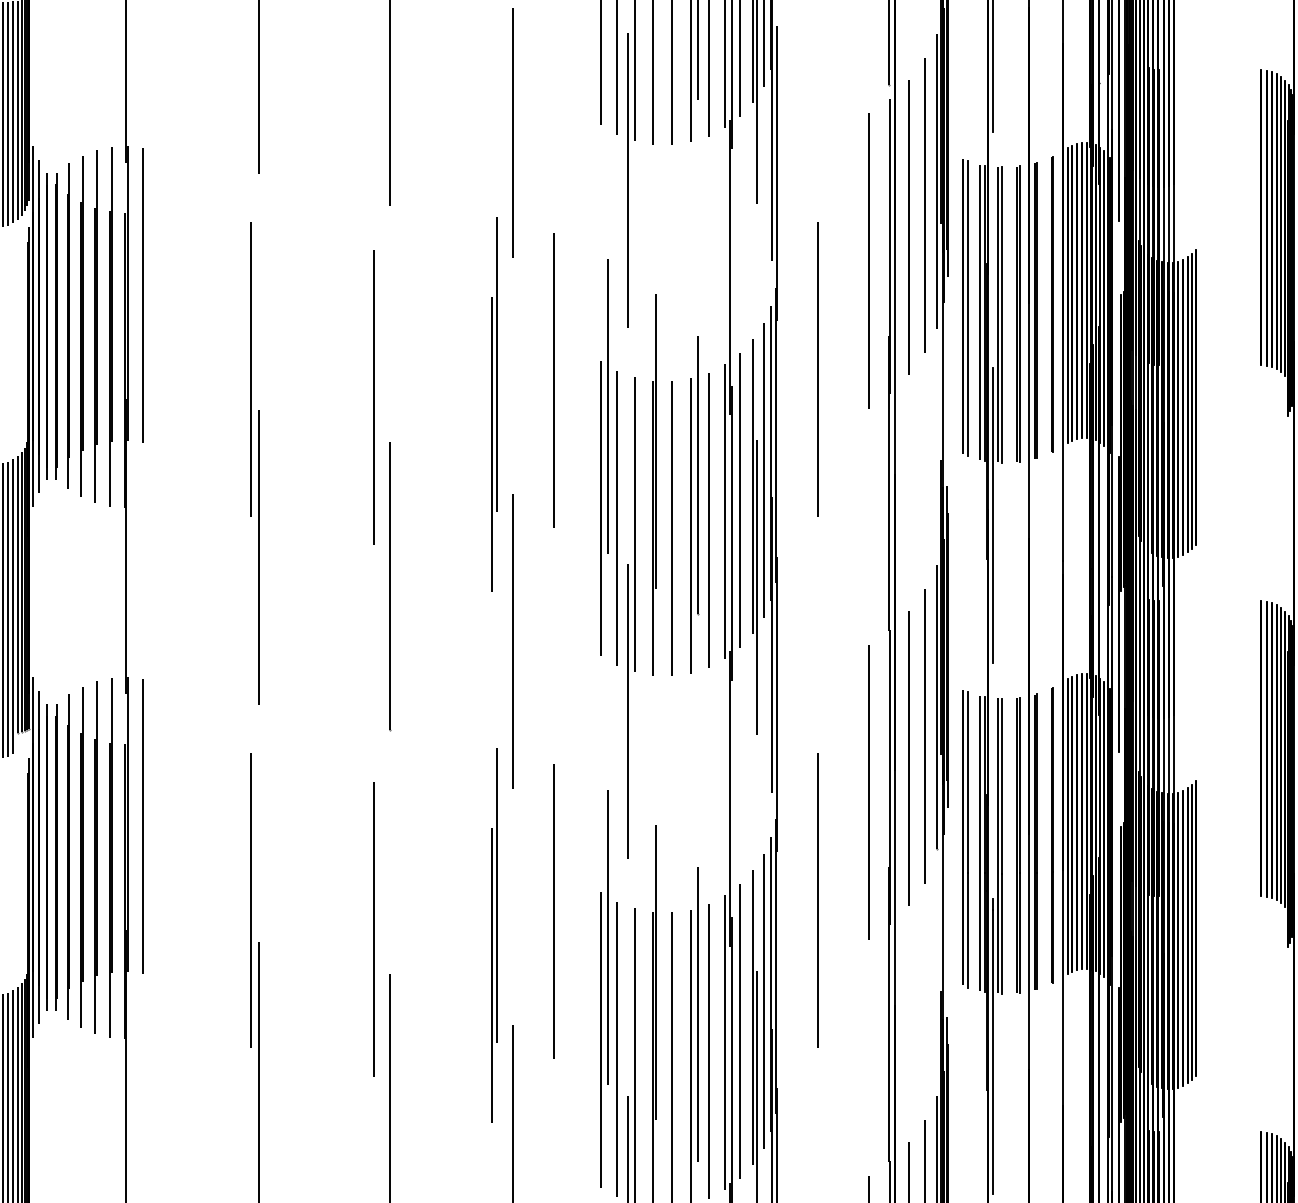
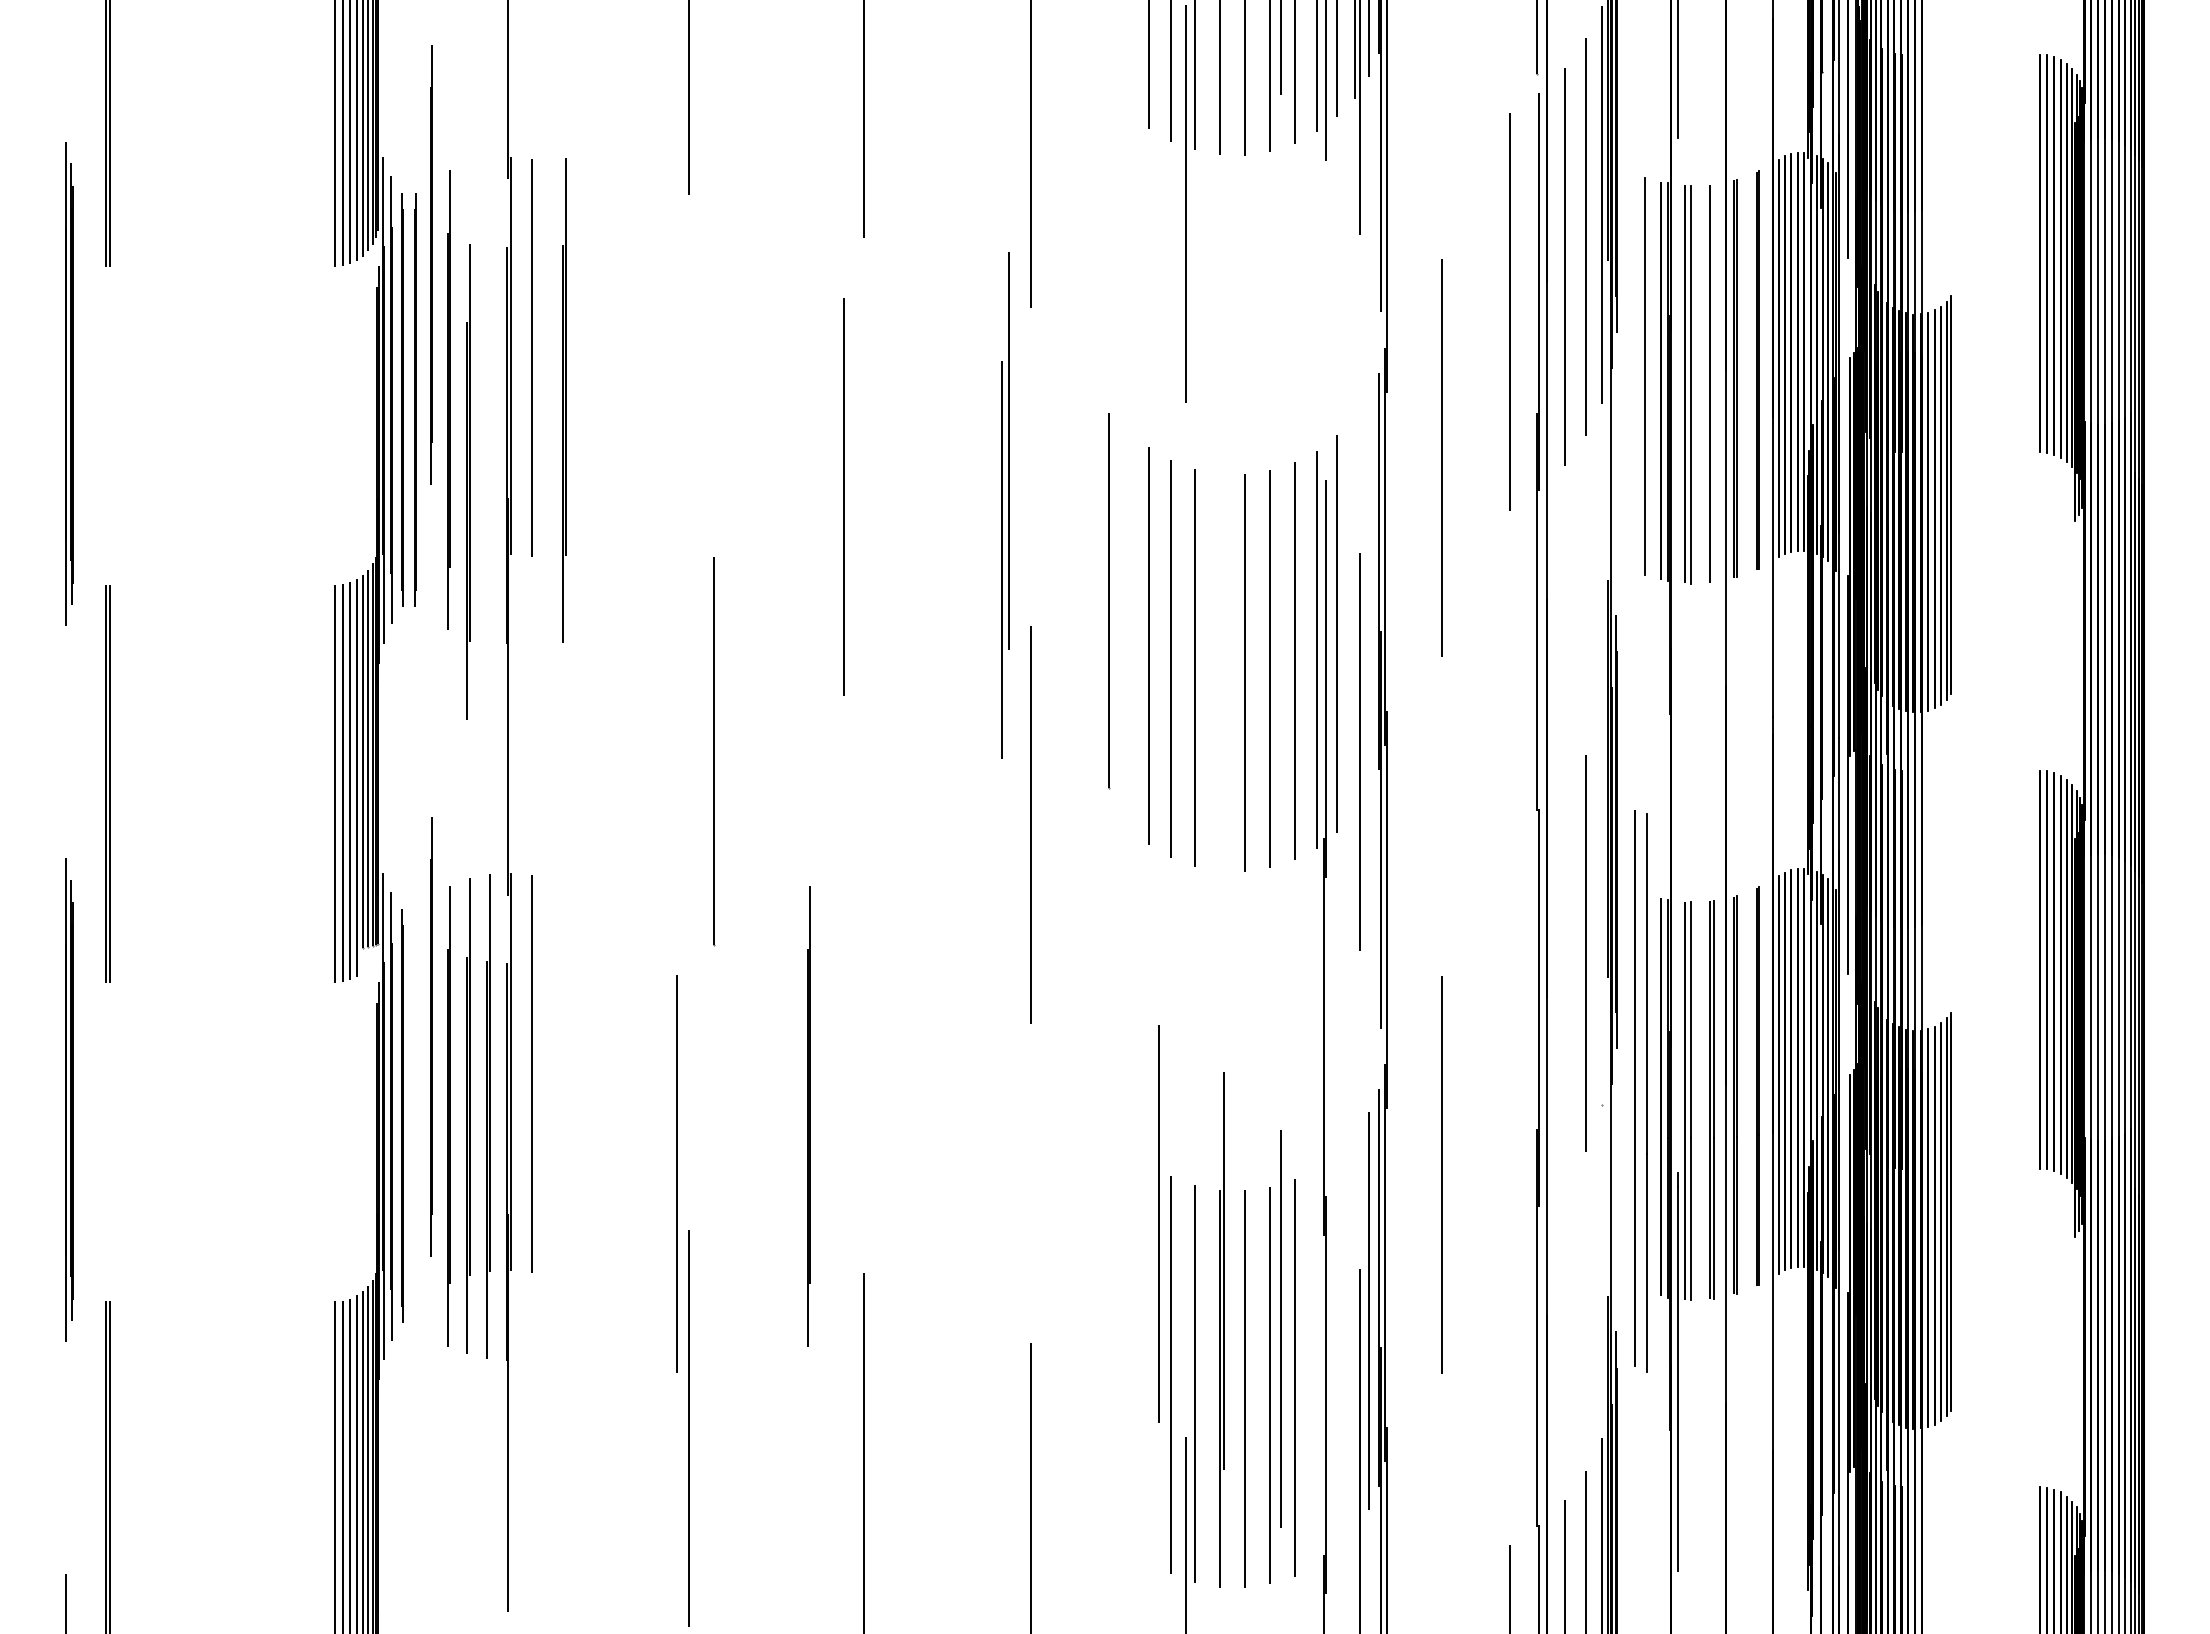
line: (730, 268) -> (1323, 321), removed
line: (962, 306) -> (1637, 373), removed
line: (1019, 314) -> (1714, 383), removed
line: (68, 325) -> (431, 264), moved
part: (96, 325) -> (468, 481), moved
part: (110, 326) -> (564, 400), moved
line: (251, 369) -> (677, 458), removed
line: (553, 380) -> (1085, 472), removed
line: (607, 406) -> (1158, 507), removed
line: (763, 470) -> (1368, 594), removed
line: (698, 475) -> (1109, 601), moved
part: (654, 484) -> (1221, 613), removed
line: (753, 486) -> (1354, 615), removed
line: (993, 515) -> (1678, 655), removed
line: (259, 558) -> (688, 712), removed
line: (389, 587) -> (714, 751), moved
line: (936, 707) -> (1601, 913), removed
line: (627, 711) -> (1185, 919), removed
line: (908, 758) -> (1564, 982), removed
line: (868, 792) -> (1510, 1028), removed
part: (965, 839) -> (1640, 1091), size x1.4
line: (68, 856) -> (431, 1036), moved
line: (56, 857) -> (415, 1116), removed
line: (348, 857) -> (808, 1116), added
line: (496, 895) -> (1008, 1167), removed
line: (554, 911) -> (1086, 1189), removed
line: (374, 928) -> (843, 1212), removed
line: (492, 975) -> (1002, 1275), removed
line: (753, 1017) -> (1354, 1332), removed
line: (740, 1031) -> (1337, 1350), removed
line: (601, 1040) -> (1149, 1362), removed
line: (725, 1042) -> (1317, 1365), removed

